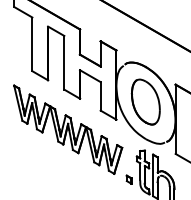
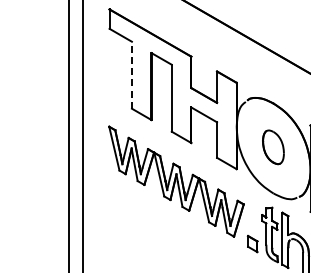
line: (32, 43) -> (131, 74), solid -> dashed
part: (145, 102) -> (273, 147), size x0.6
part: (129, 179) -> (252, 243), size x1.6

